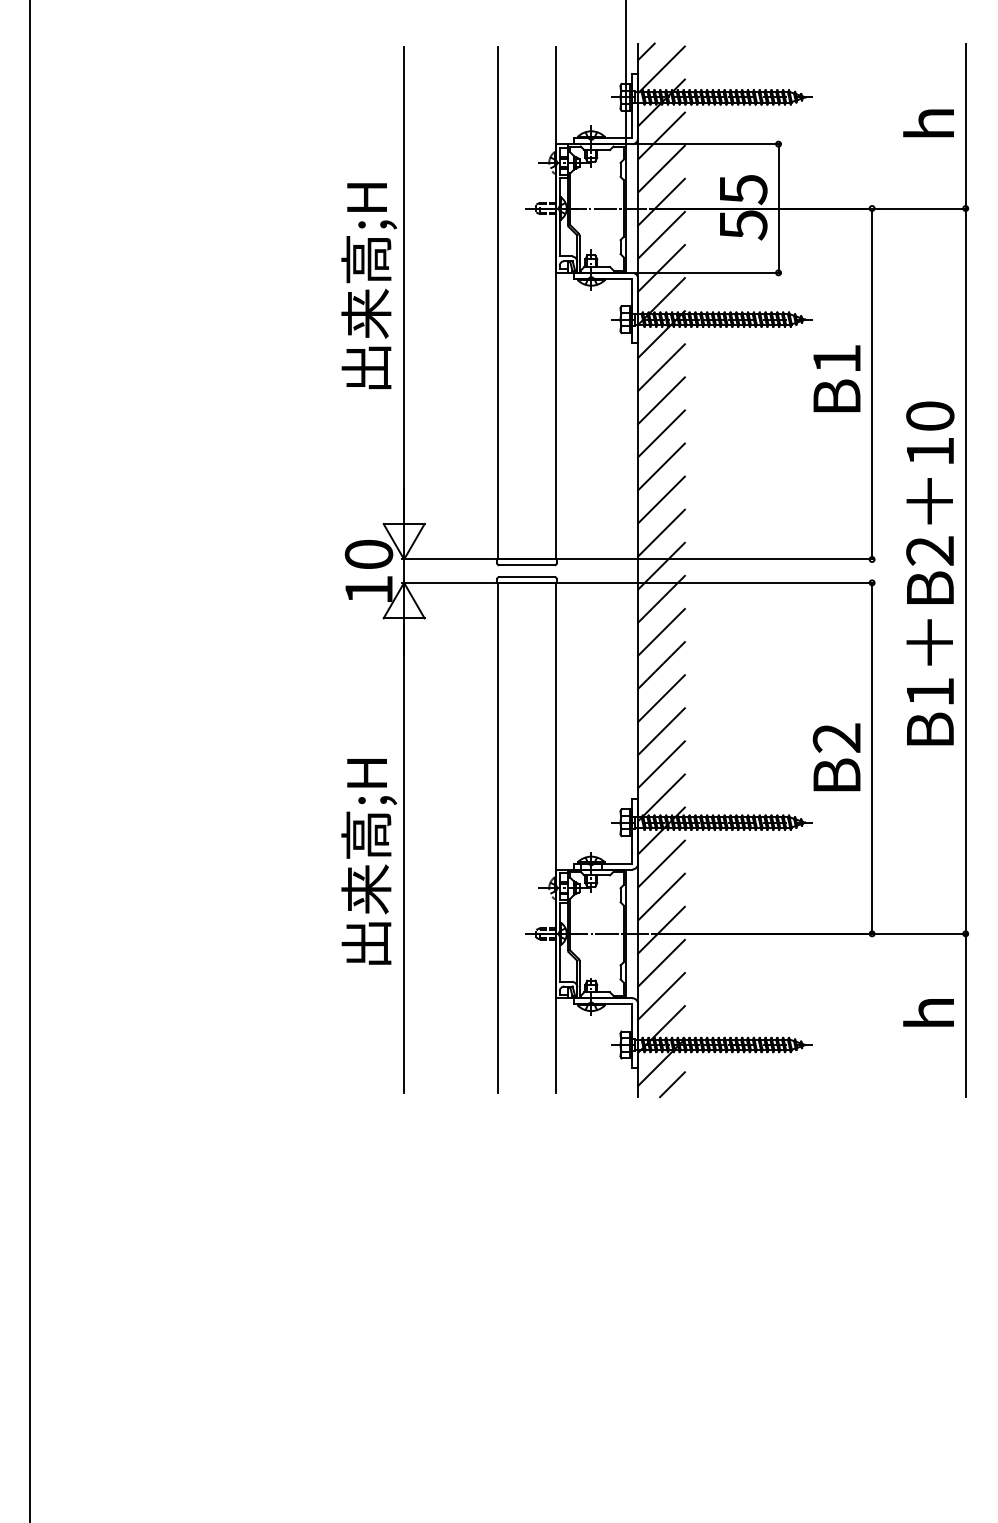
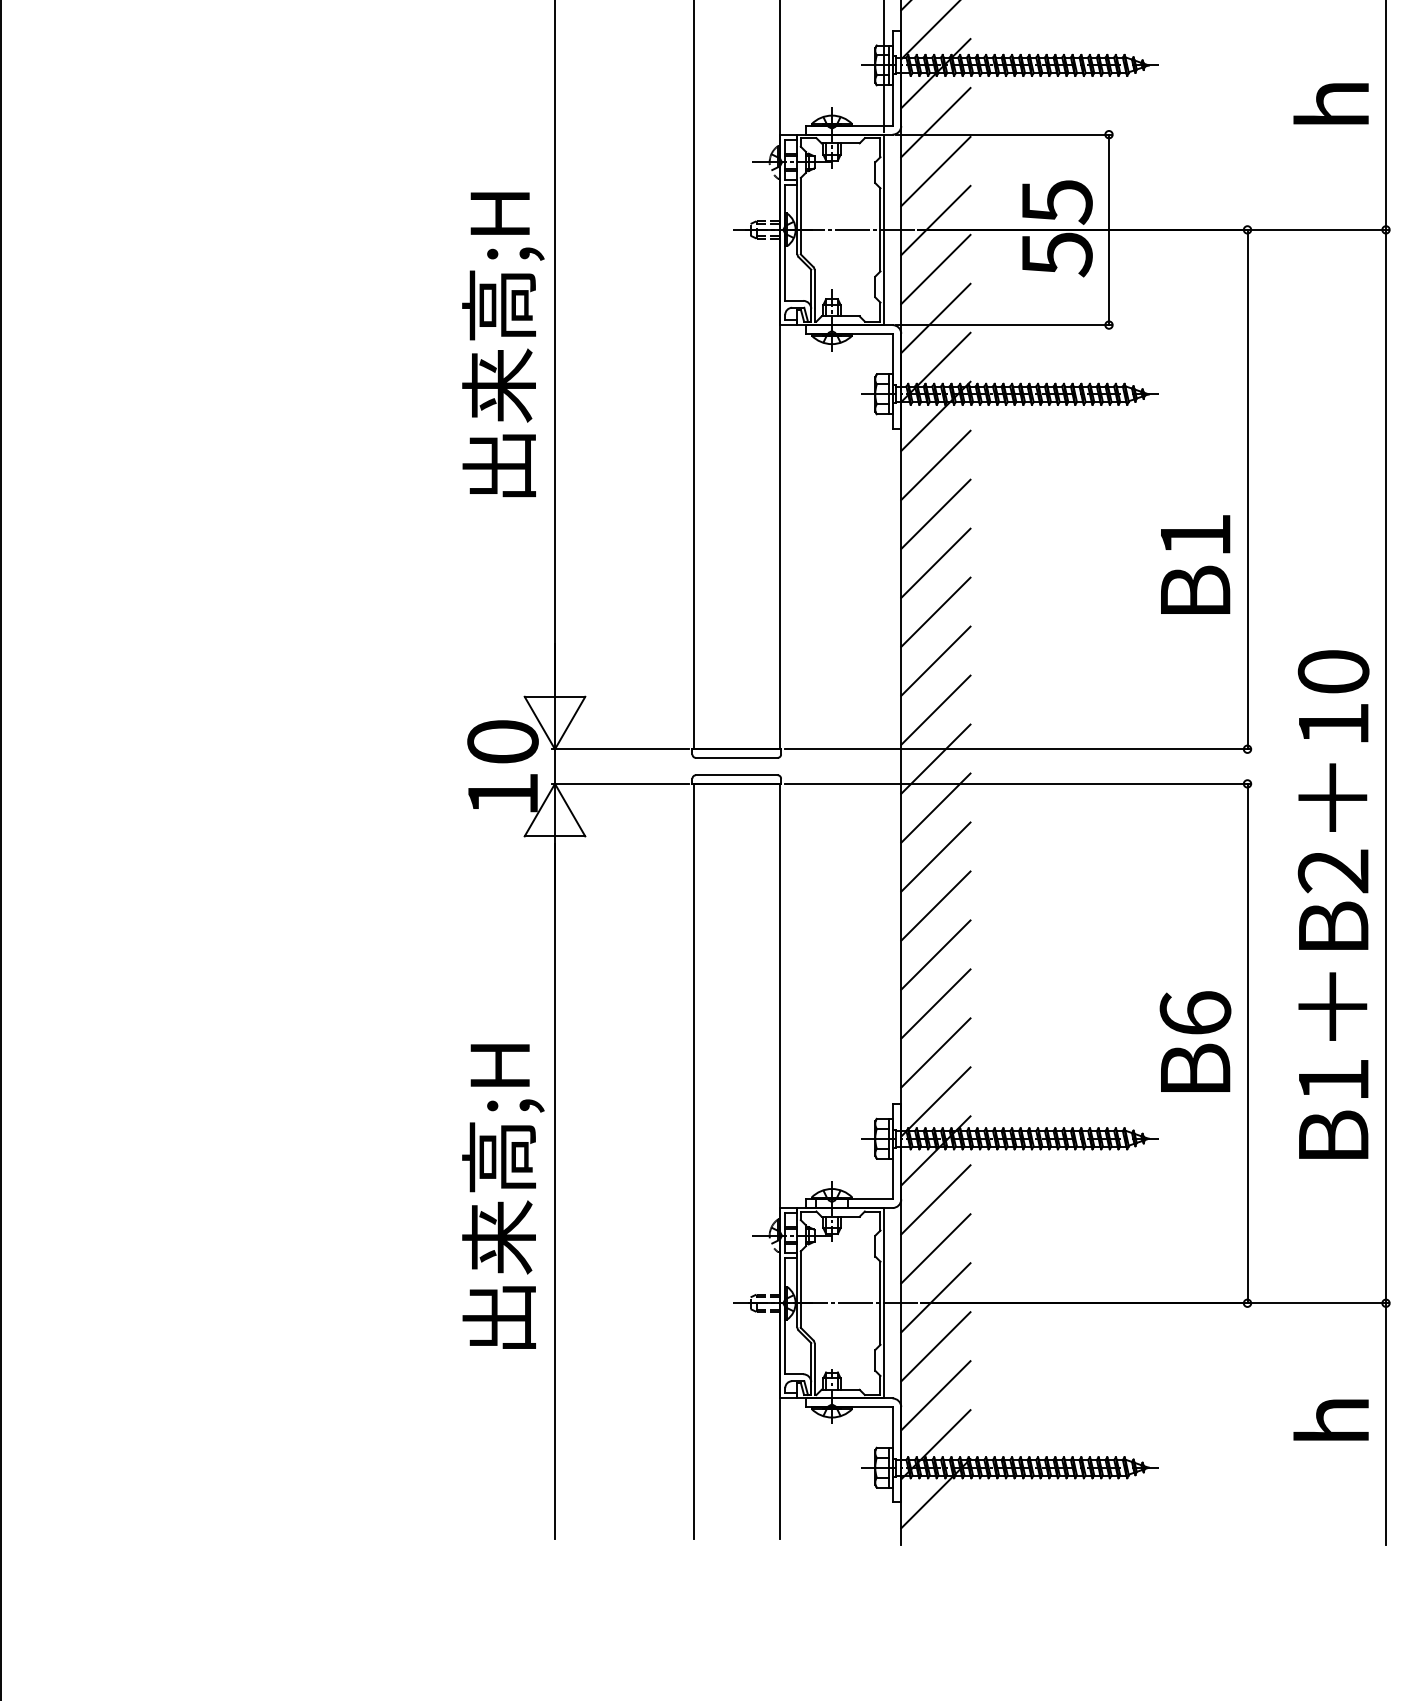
text: (836, 378) -> (1194, 564), moved
text: (930, 573) -> (1333, 904), moved
text: (836, 737) -> (1194, 1012), B2 -> B6
line: (672, 1084) -> (952, 1526), removed

